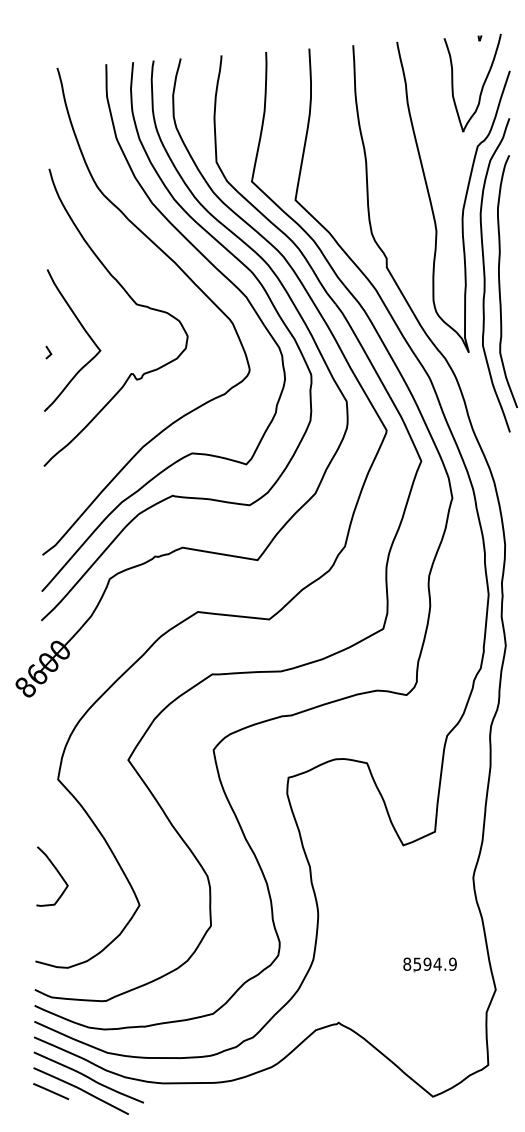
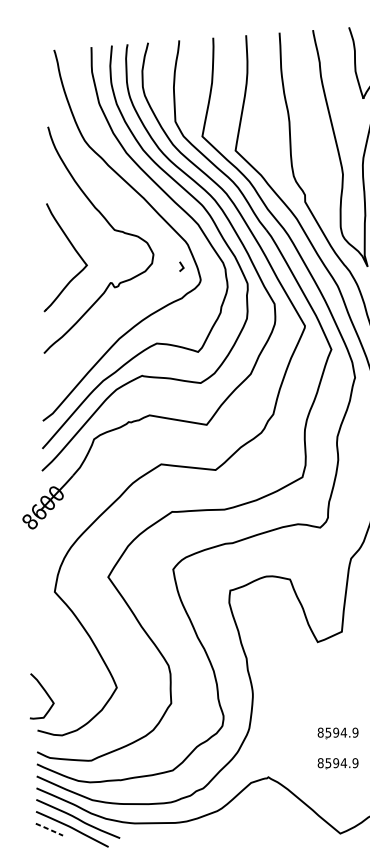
line: (48, 351) -> (181, 265), moved
curve: (58, 874) -> (46, 694), moved
part: (429, 1004) -> (337, 763), added
line: (51, 1091) -> (49, 829), solid -> dashed

